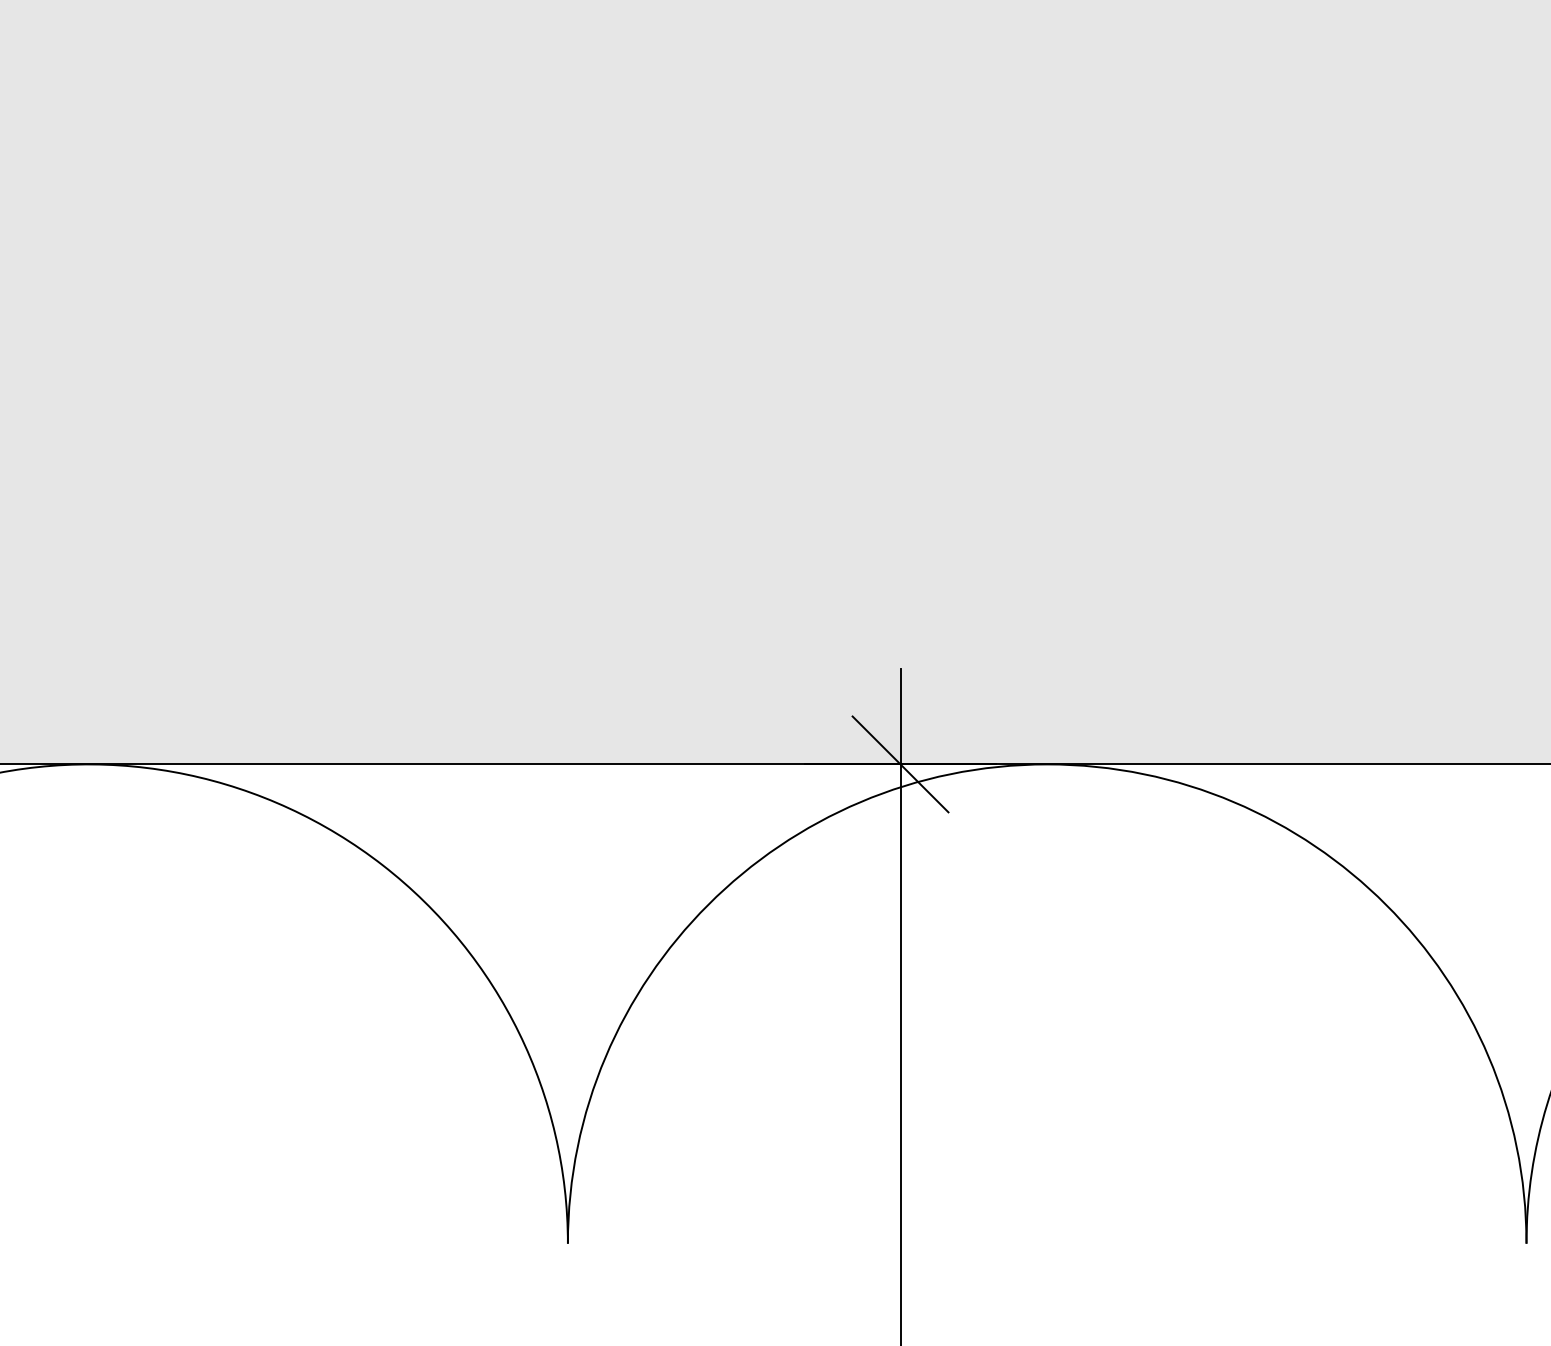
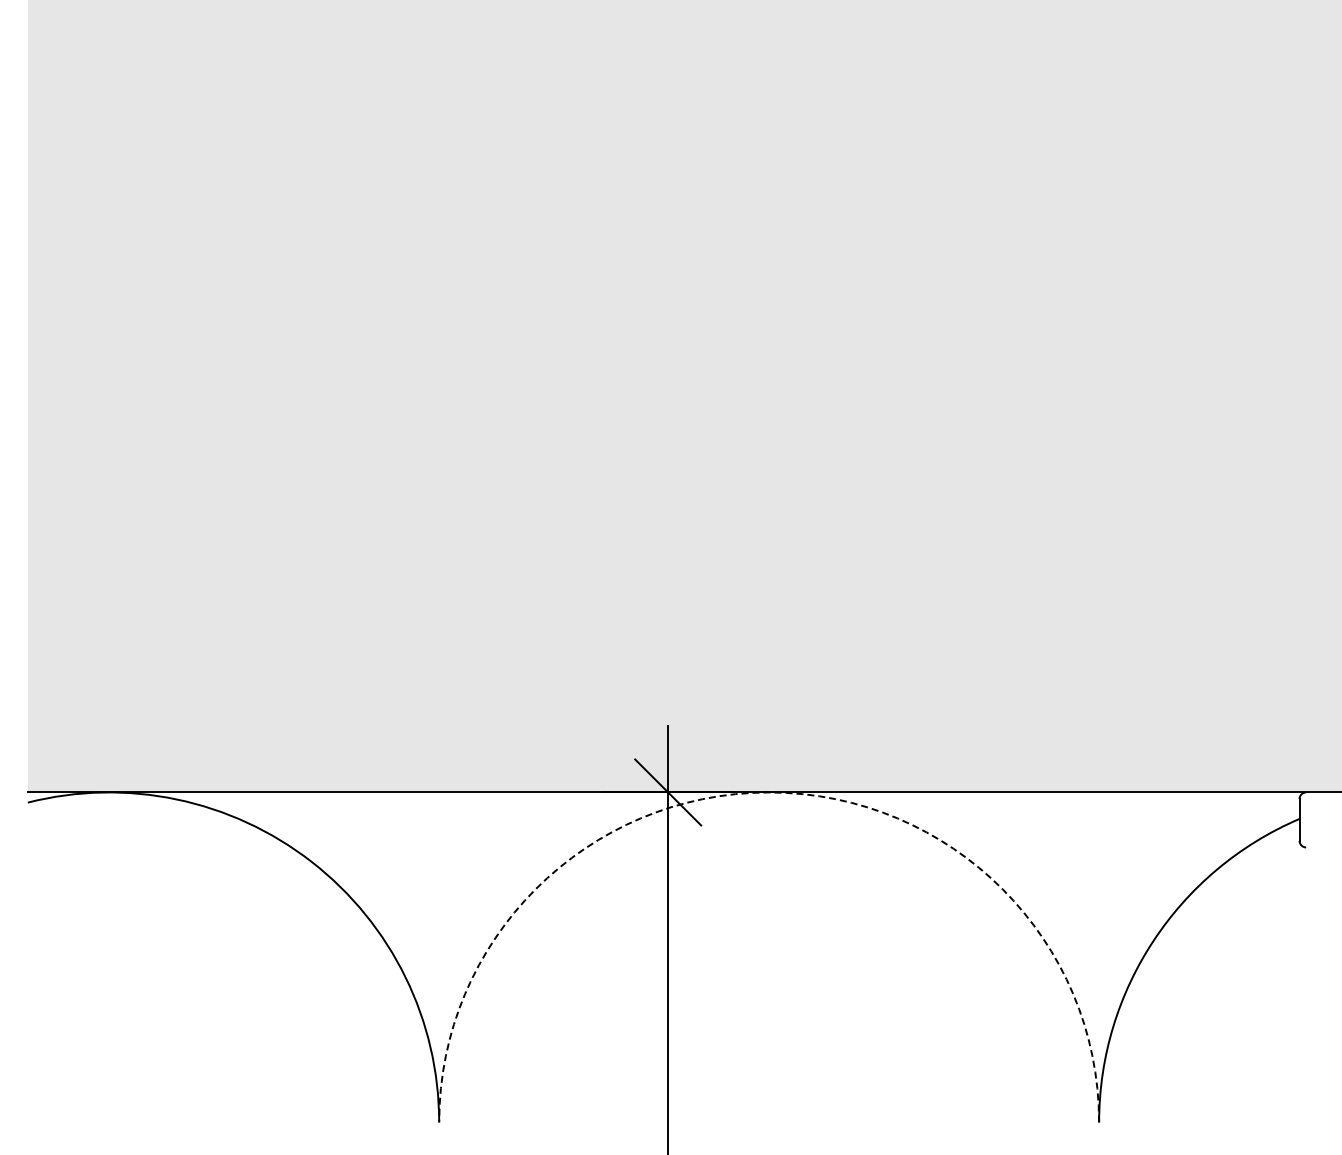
arc: (1047, 764) -> (769, 792), solid -> dashed

